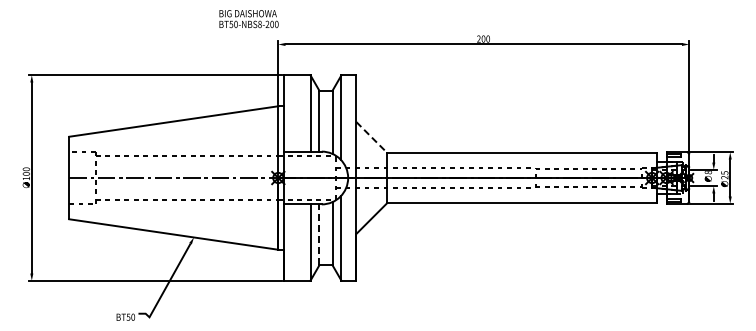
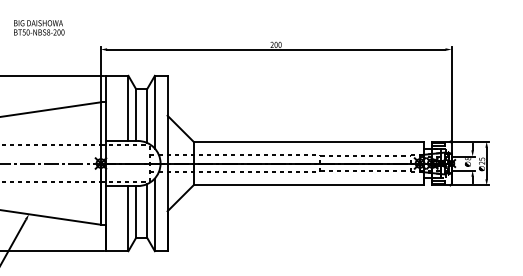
text: (248, 19) -> (38, 28), moved
line: (371, 137) -> (180, 128), dashed -> solid
line: (319, 234) -> (136, 211), dashed -> solid

